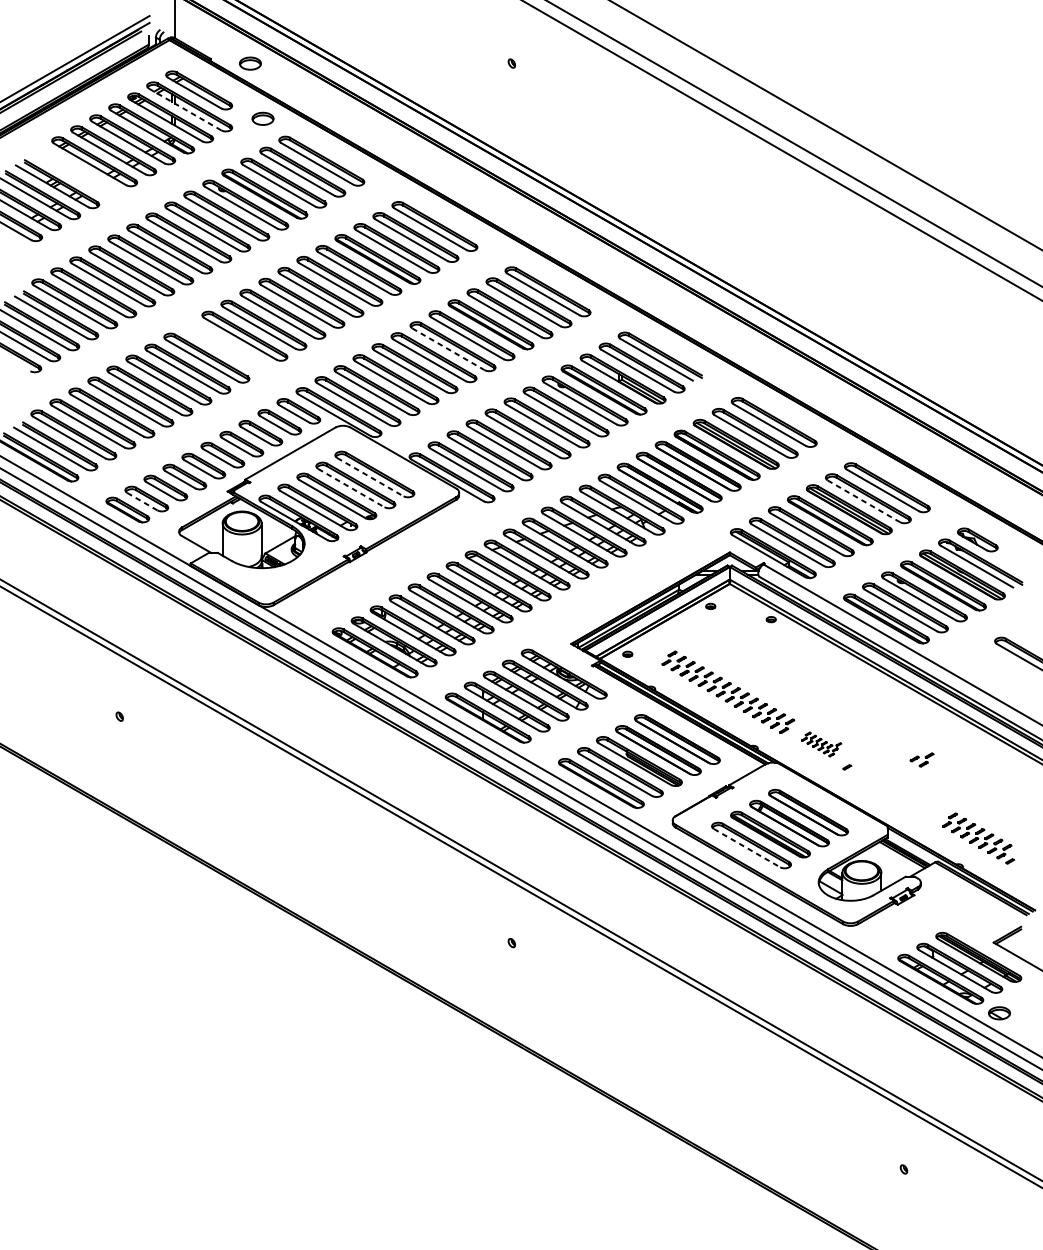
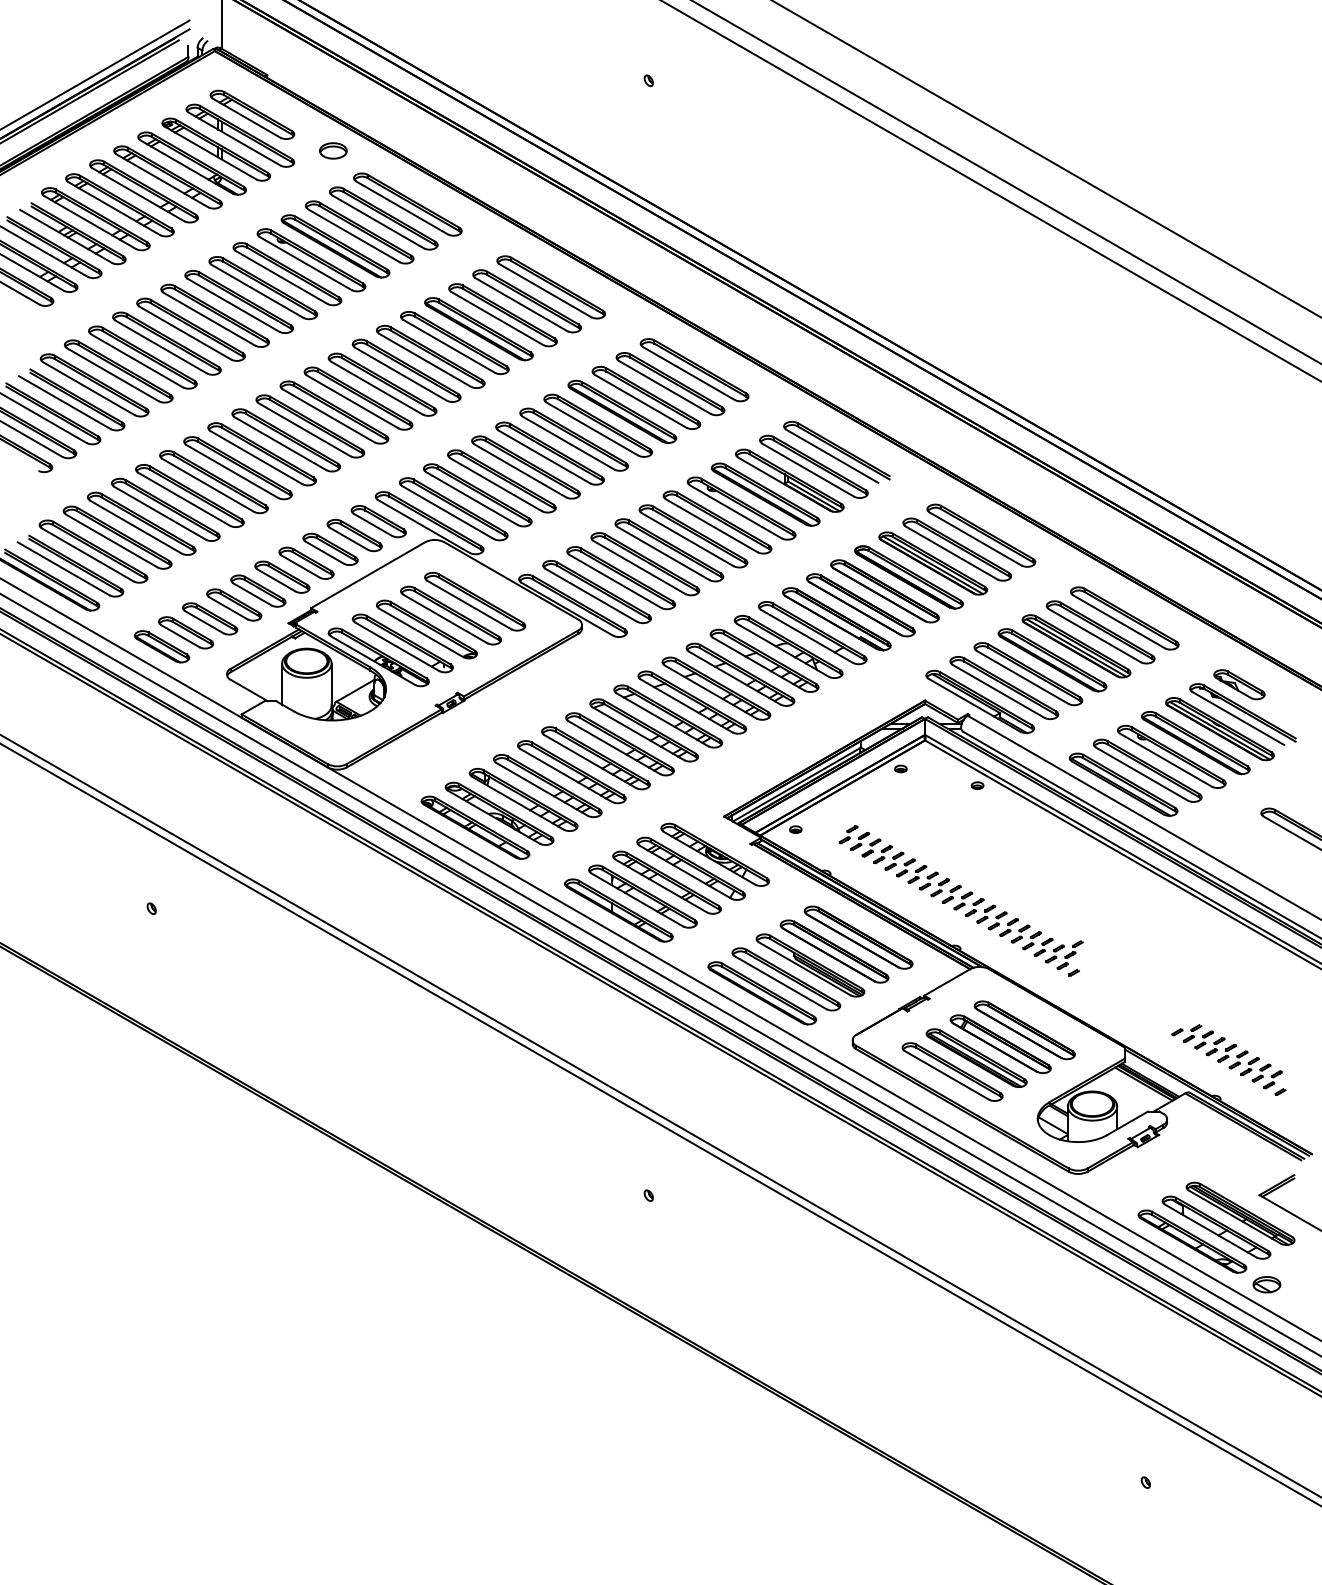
part: (250, 63) -> (317, 80), removed
line: (185, 109) -> (234, 139), dashed -> solid
part: (75, 172) -> (95, 219), added
part: (226, 347) -> (286, 440), added
line: (448, 349) -> (568, 443), dashed -> solid
line: (370, 477) -> (469, 605), dashed -> solid
line: (351, 487) -> (445, 618), dashed -> solid
line: (142, 501) -> (180, 636), dashed -> solid
line: (863, 501) -> (1094, 635), dashed -> solid
part: (821, 744) -> (1041, 943), size x1.67
part: (921, 759) -> (1186, 1033), moved
line: (746, 848) -> (946, 1075), dashed -> solid

